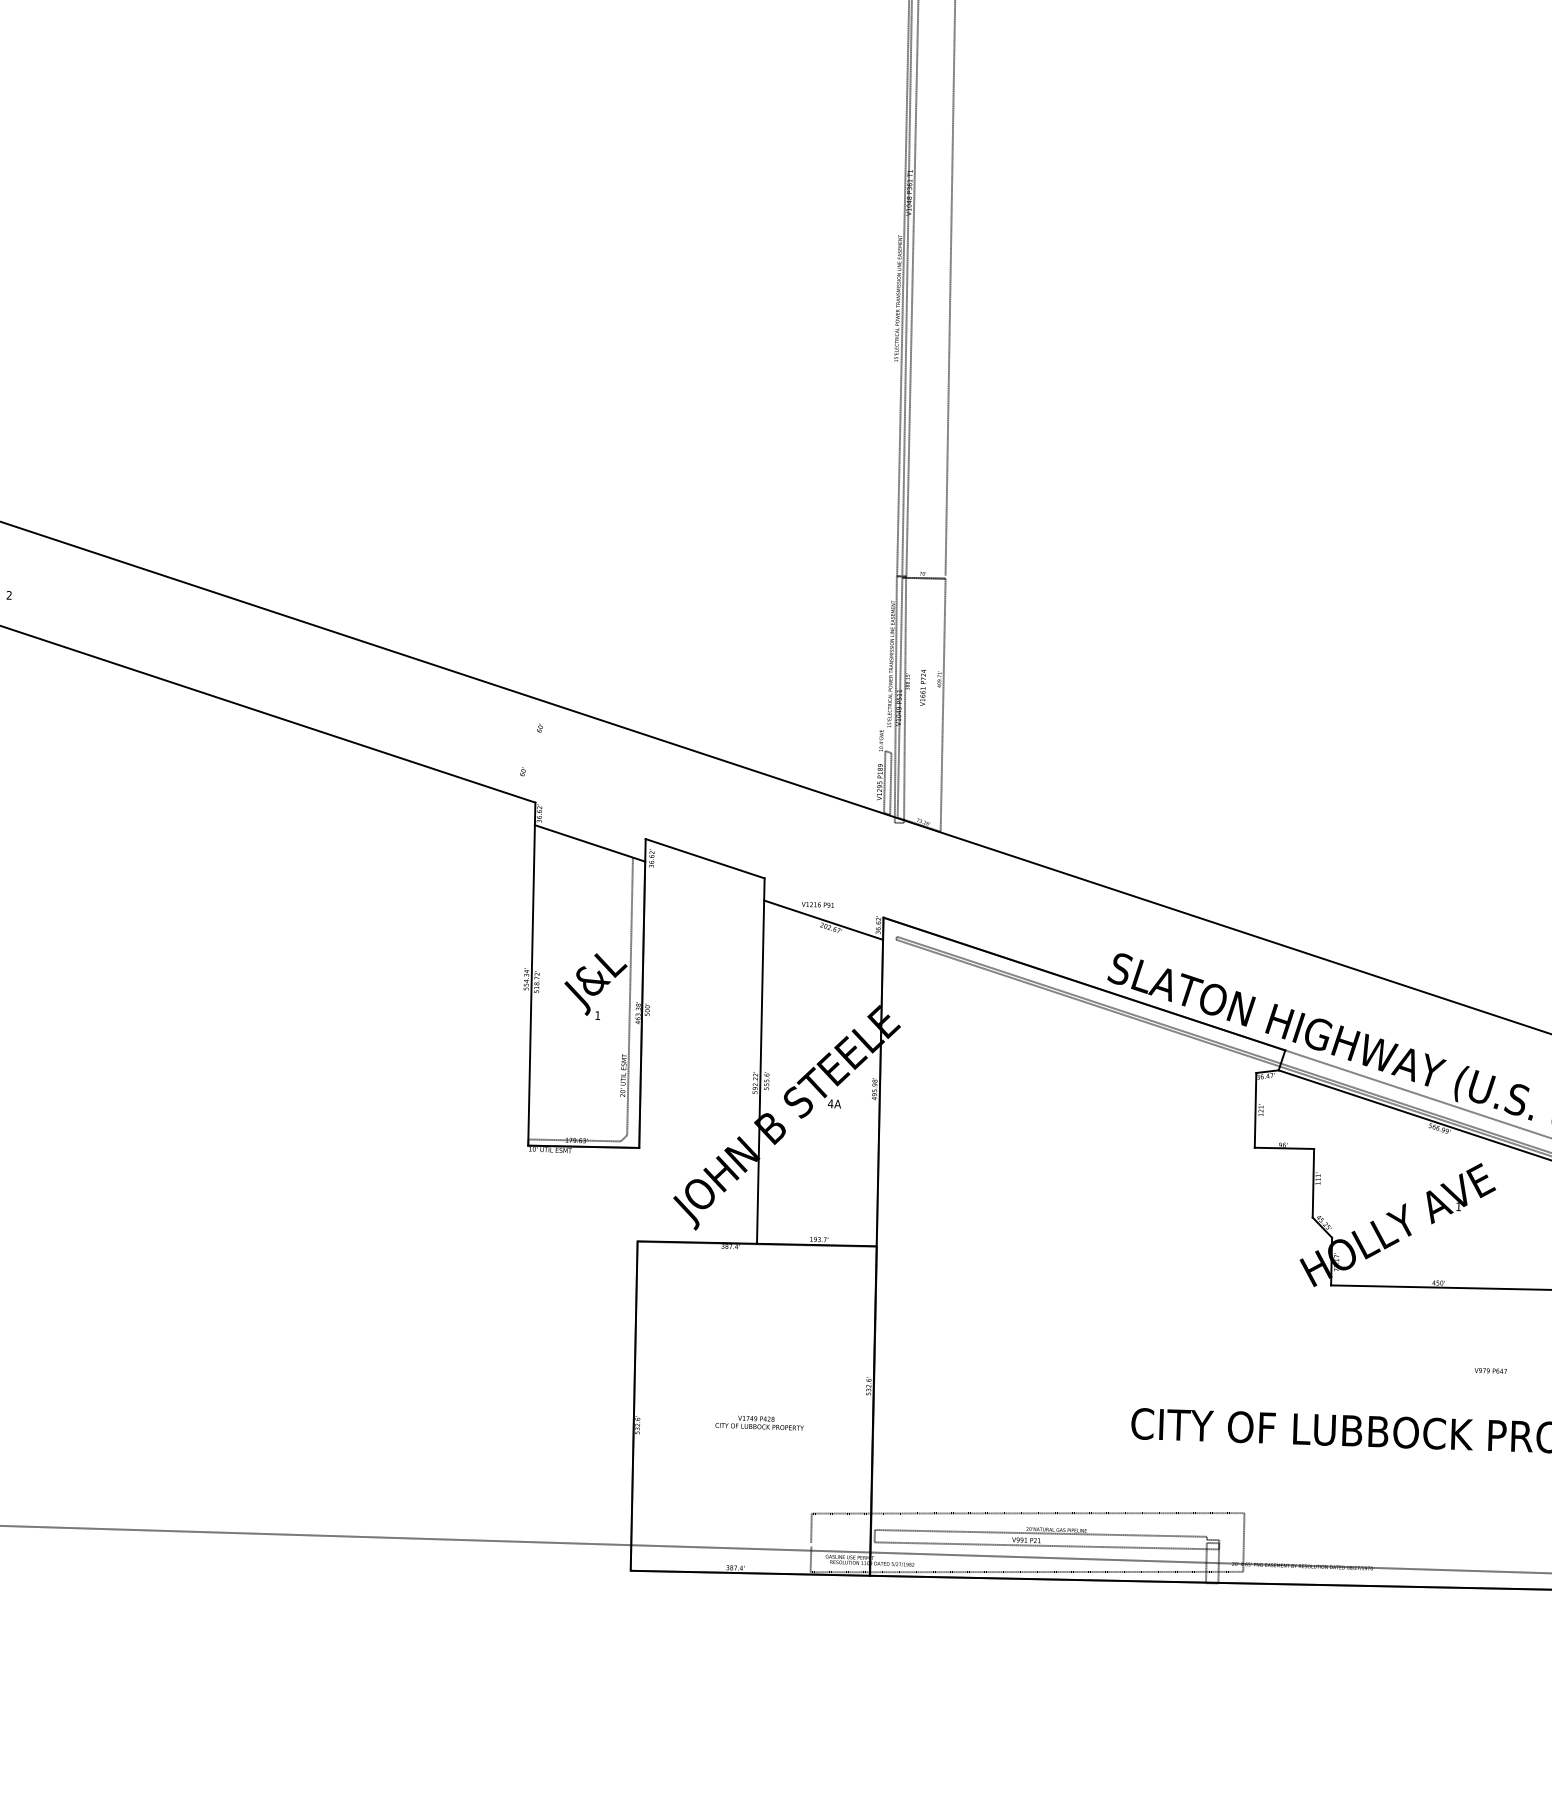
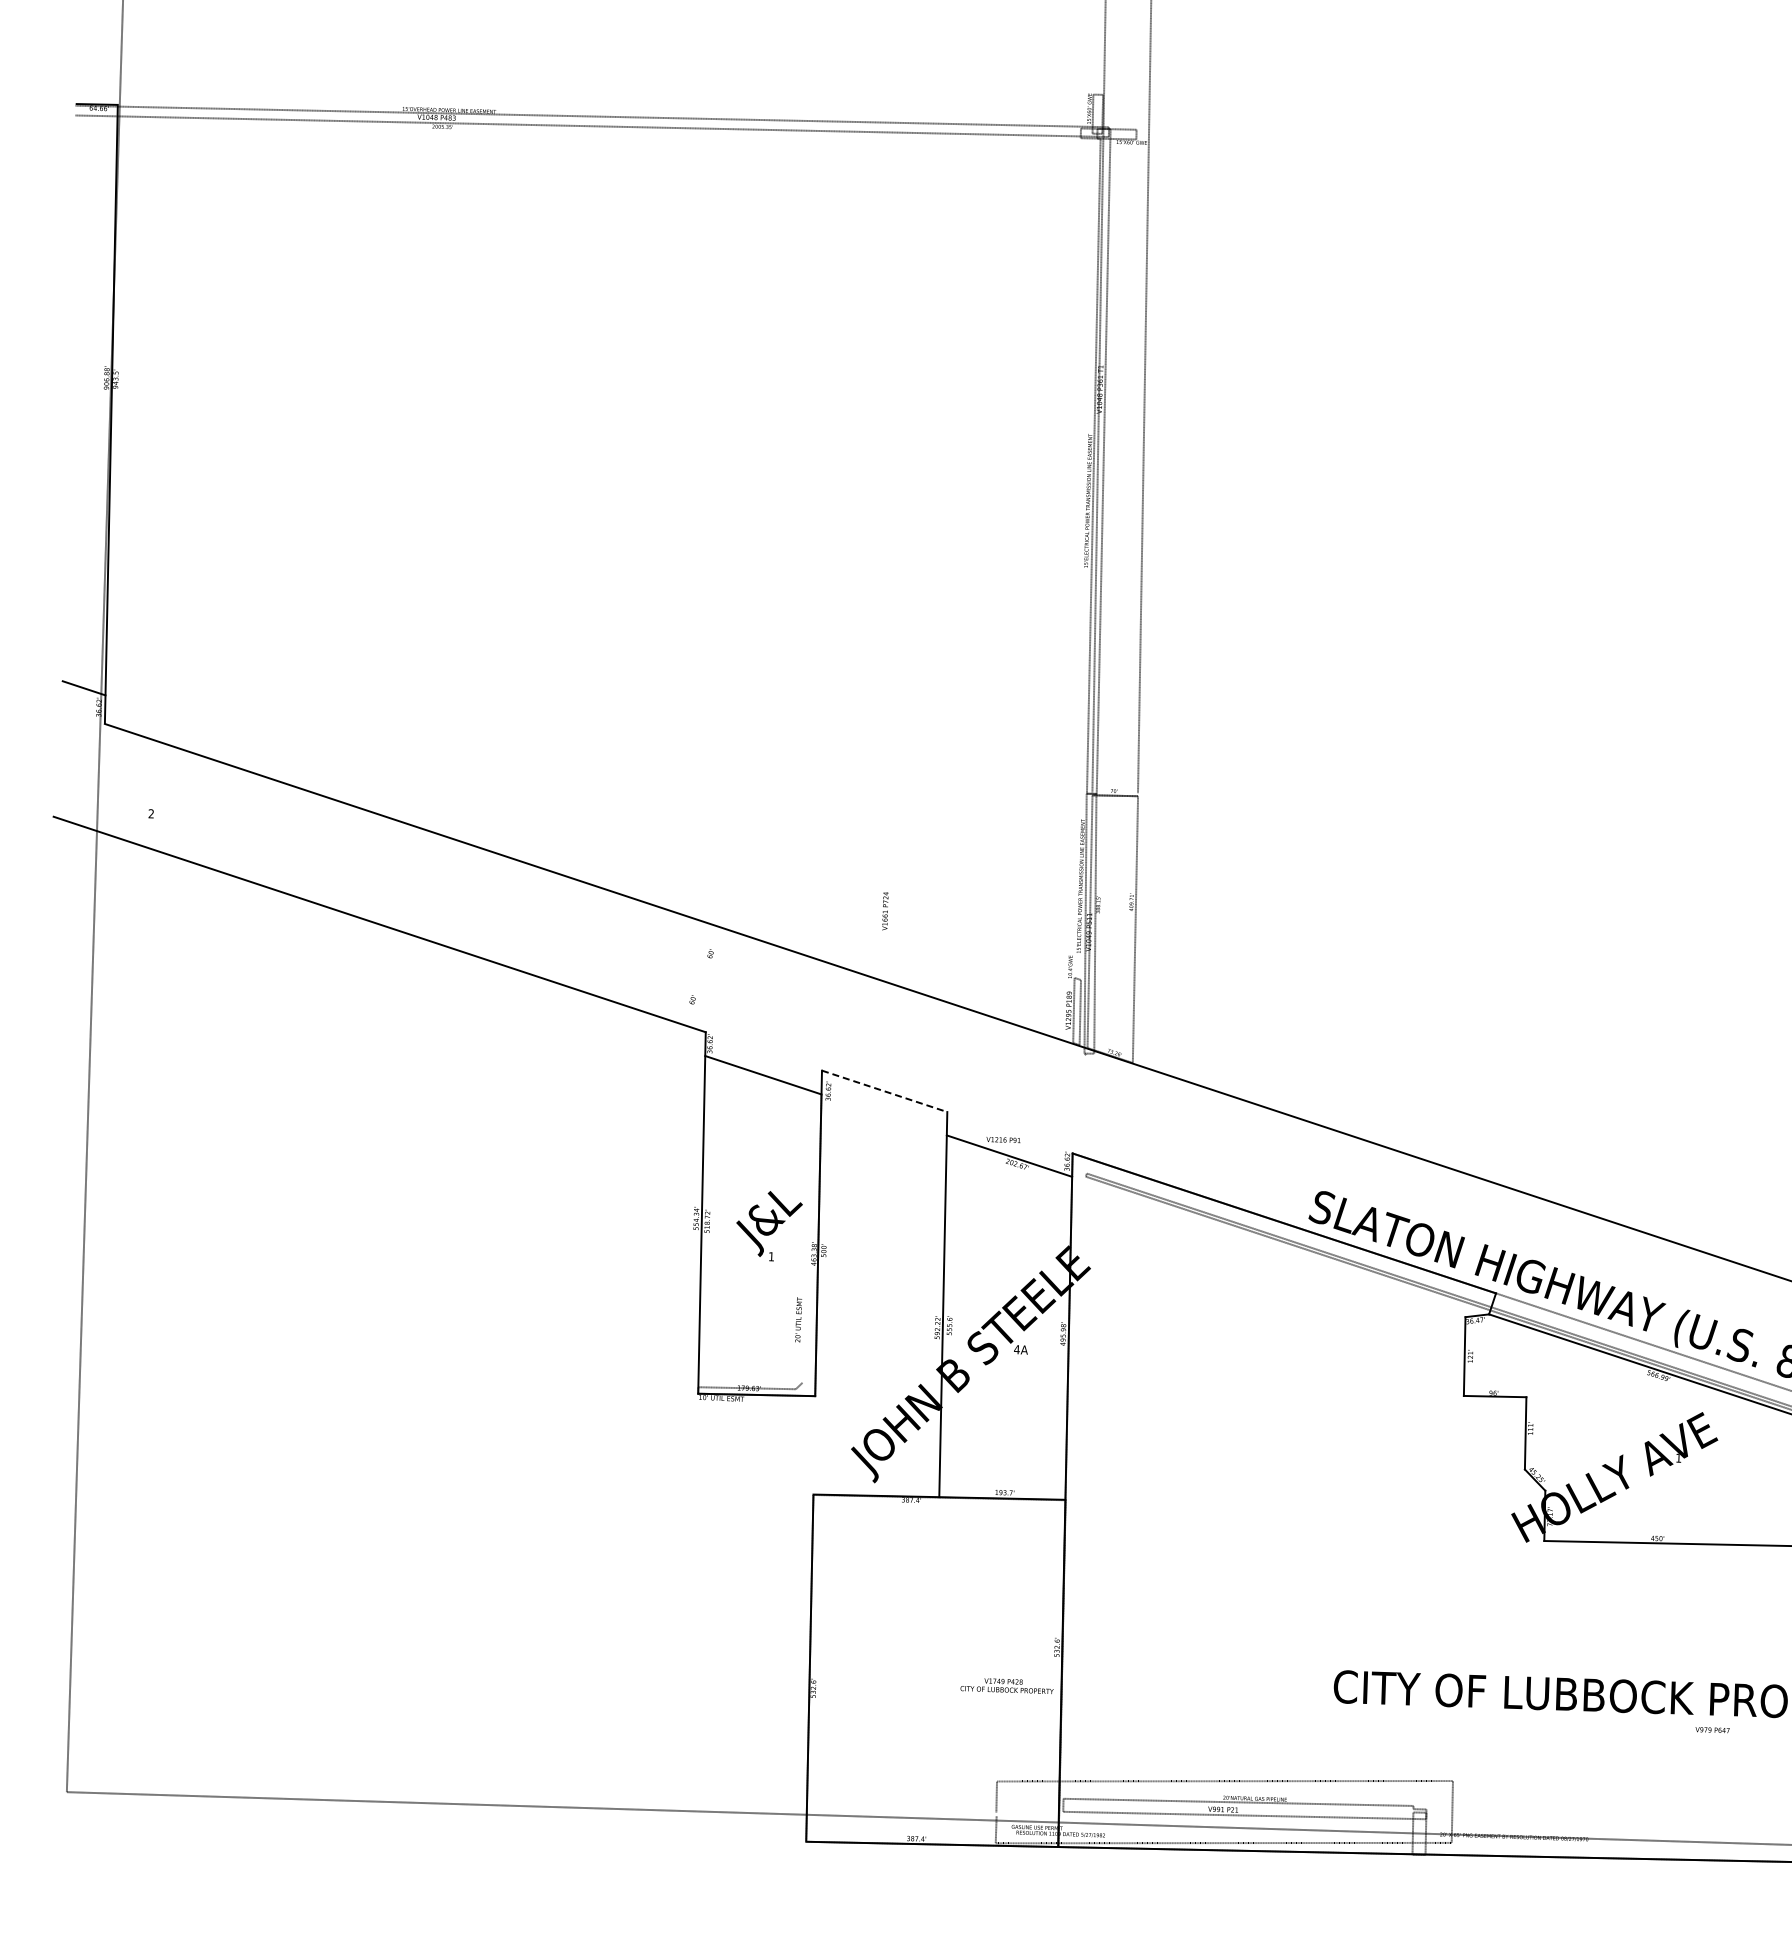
text: (923, 688) -> (885, 911), moved
line: (705, 858) -> (884, 1091), solid -> dashed
line: (630, 996) -> (805, 1236), removed
text: (1490, 1371) -> (1712, 1730), moved
text: (759, 1422) -> (1006, 1685), moved

